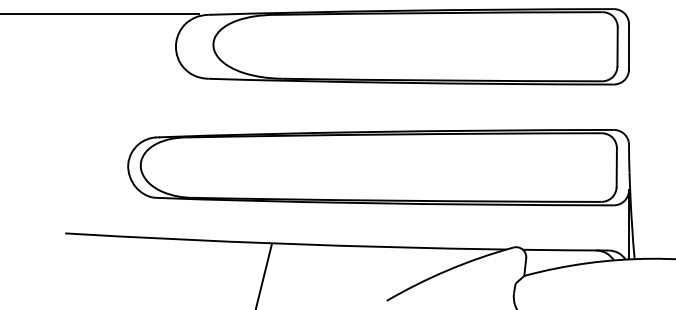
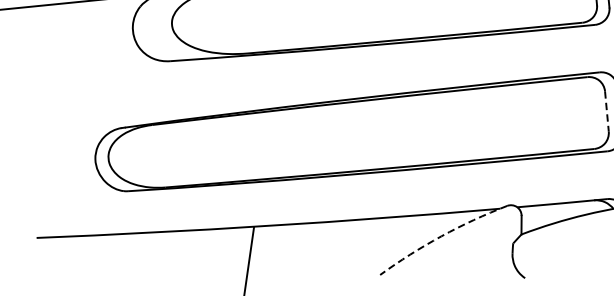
line: (616, 168) -> (606, 112), solid -> dashed
arc: (448, 270) -> (441, 236), solid -> dashed

